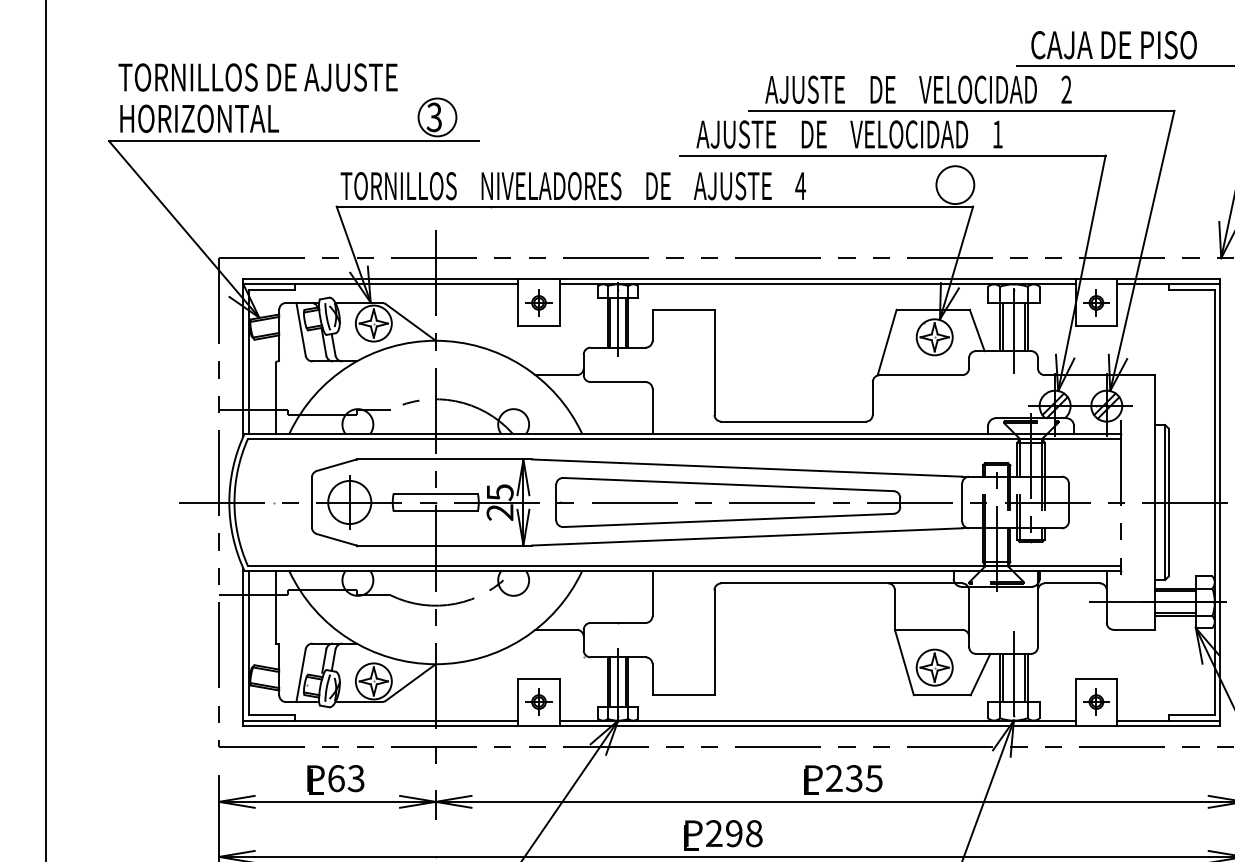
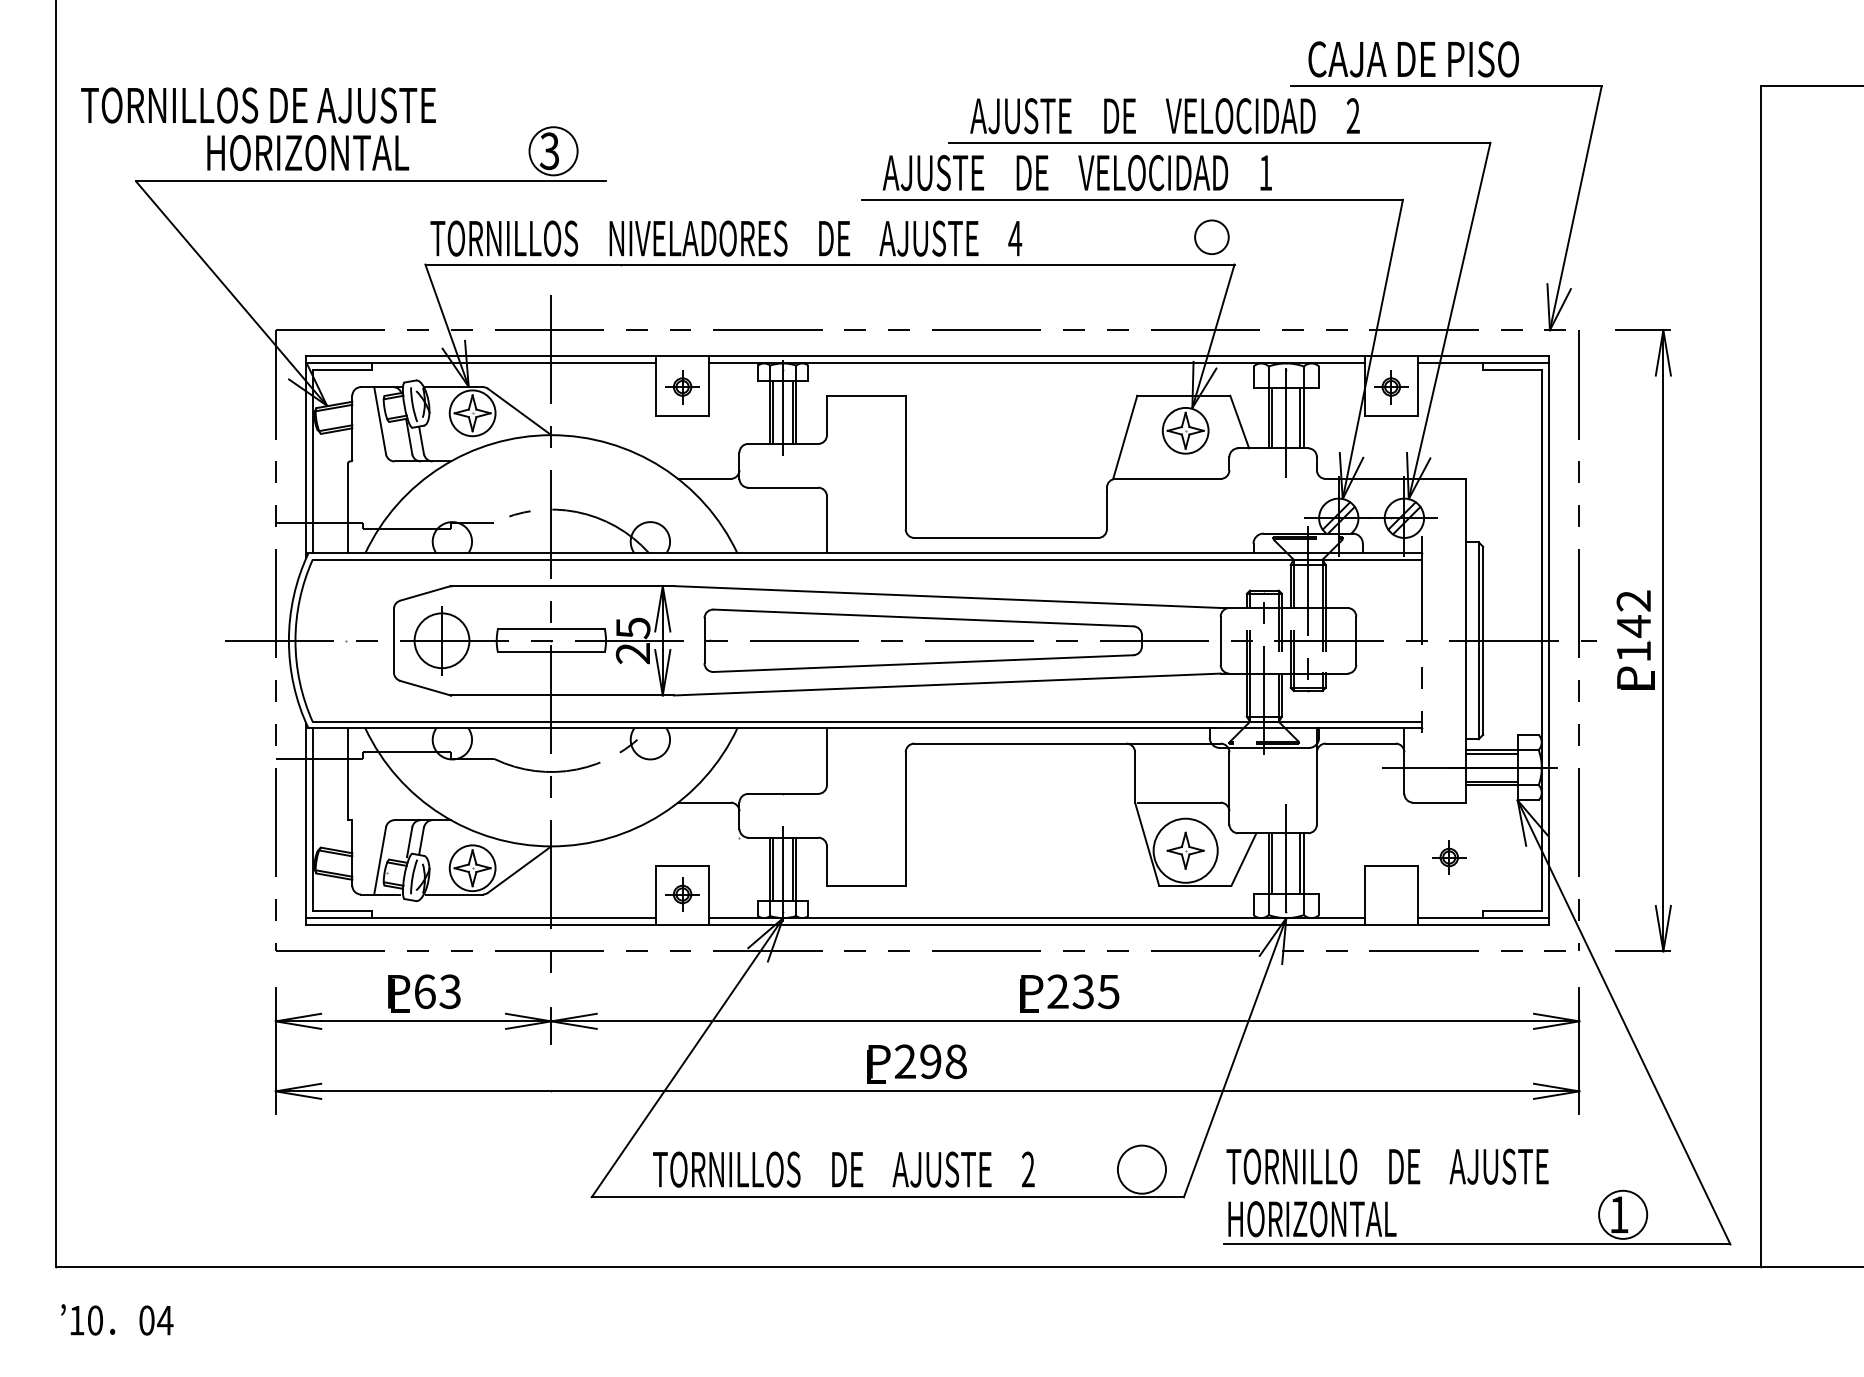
text: (258, 77) -> (258, 105), moved
text: (199, 119) -> (308, 153), moved
circle: (955, 185) -> (1211, 237), size x0.7
circle: (934, 667) -> (1185, 850), size x1.4
part: (1096, 702) -> (1449, 857), moved

